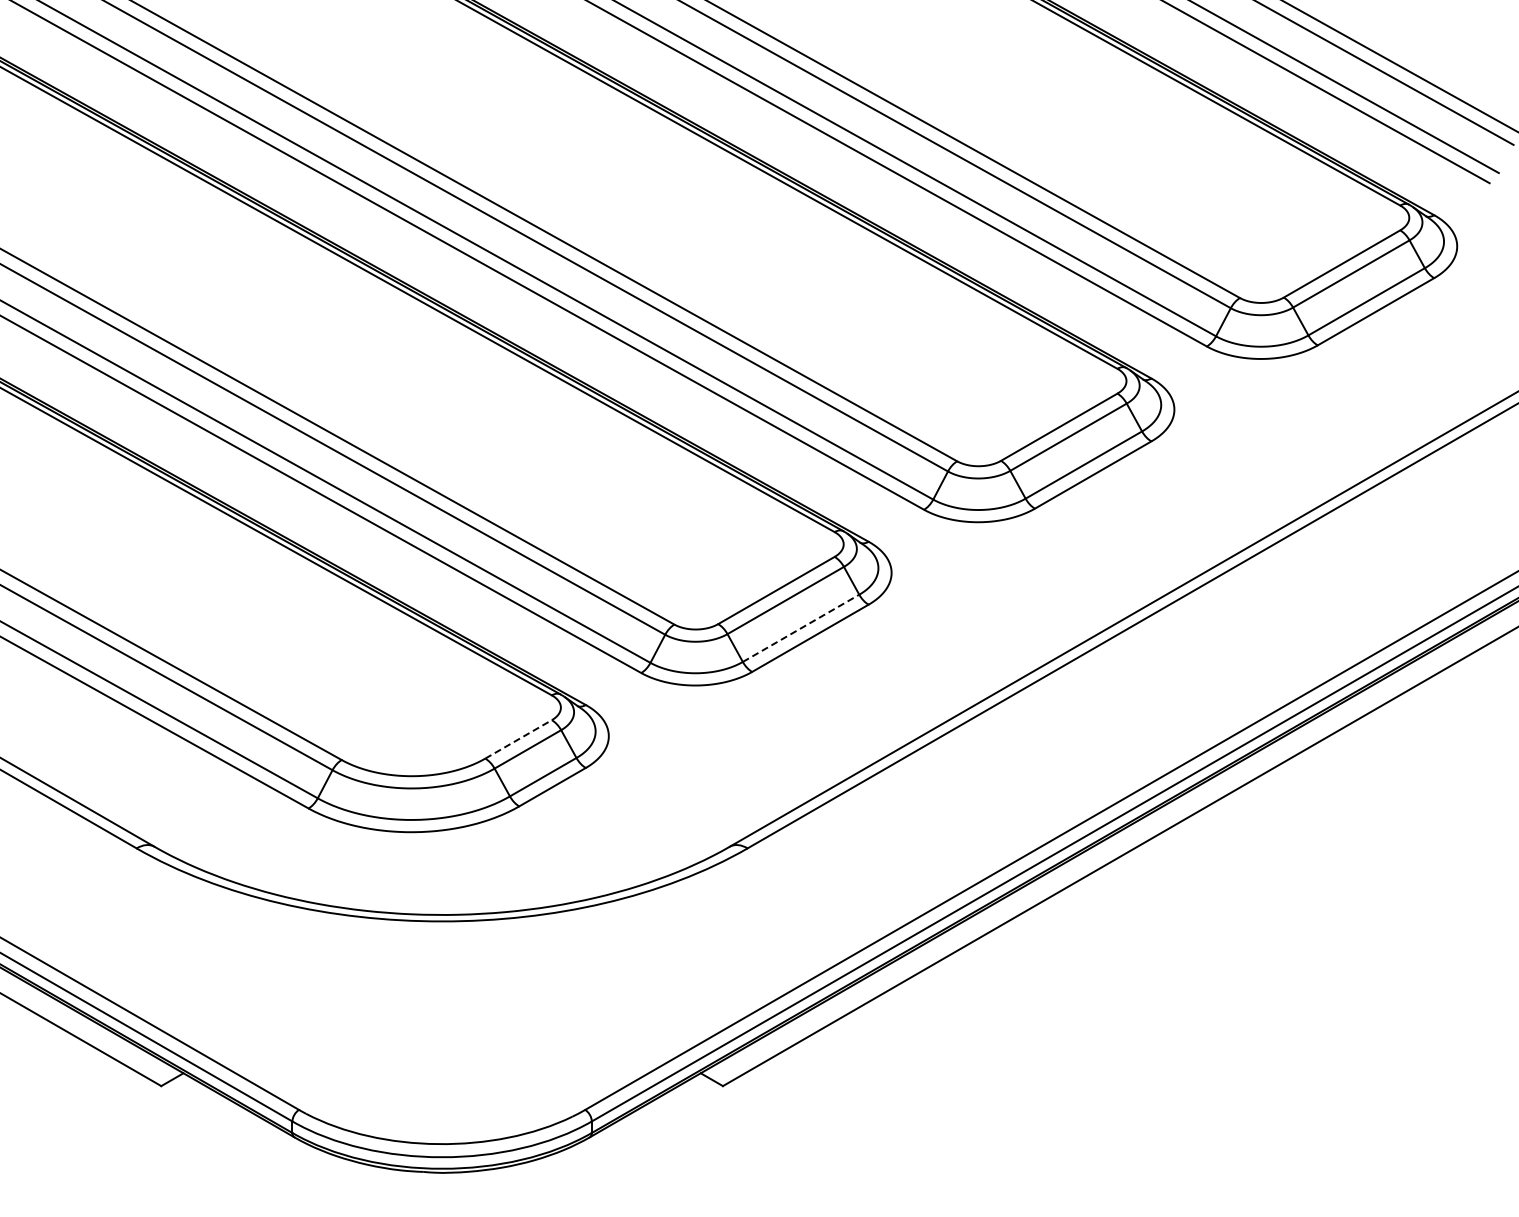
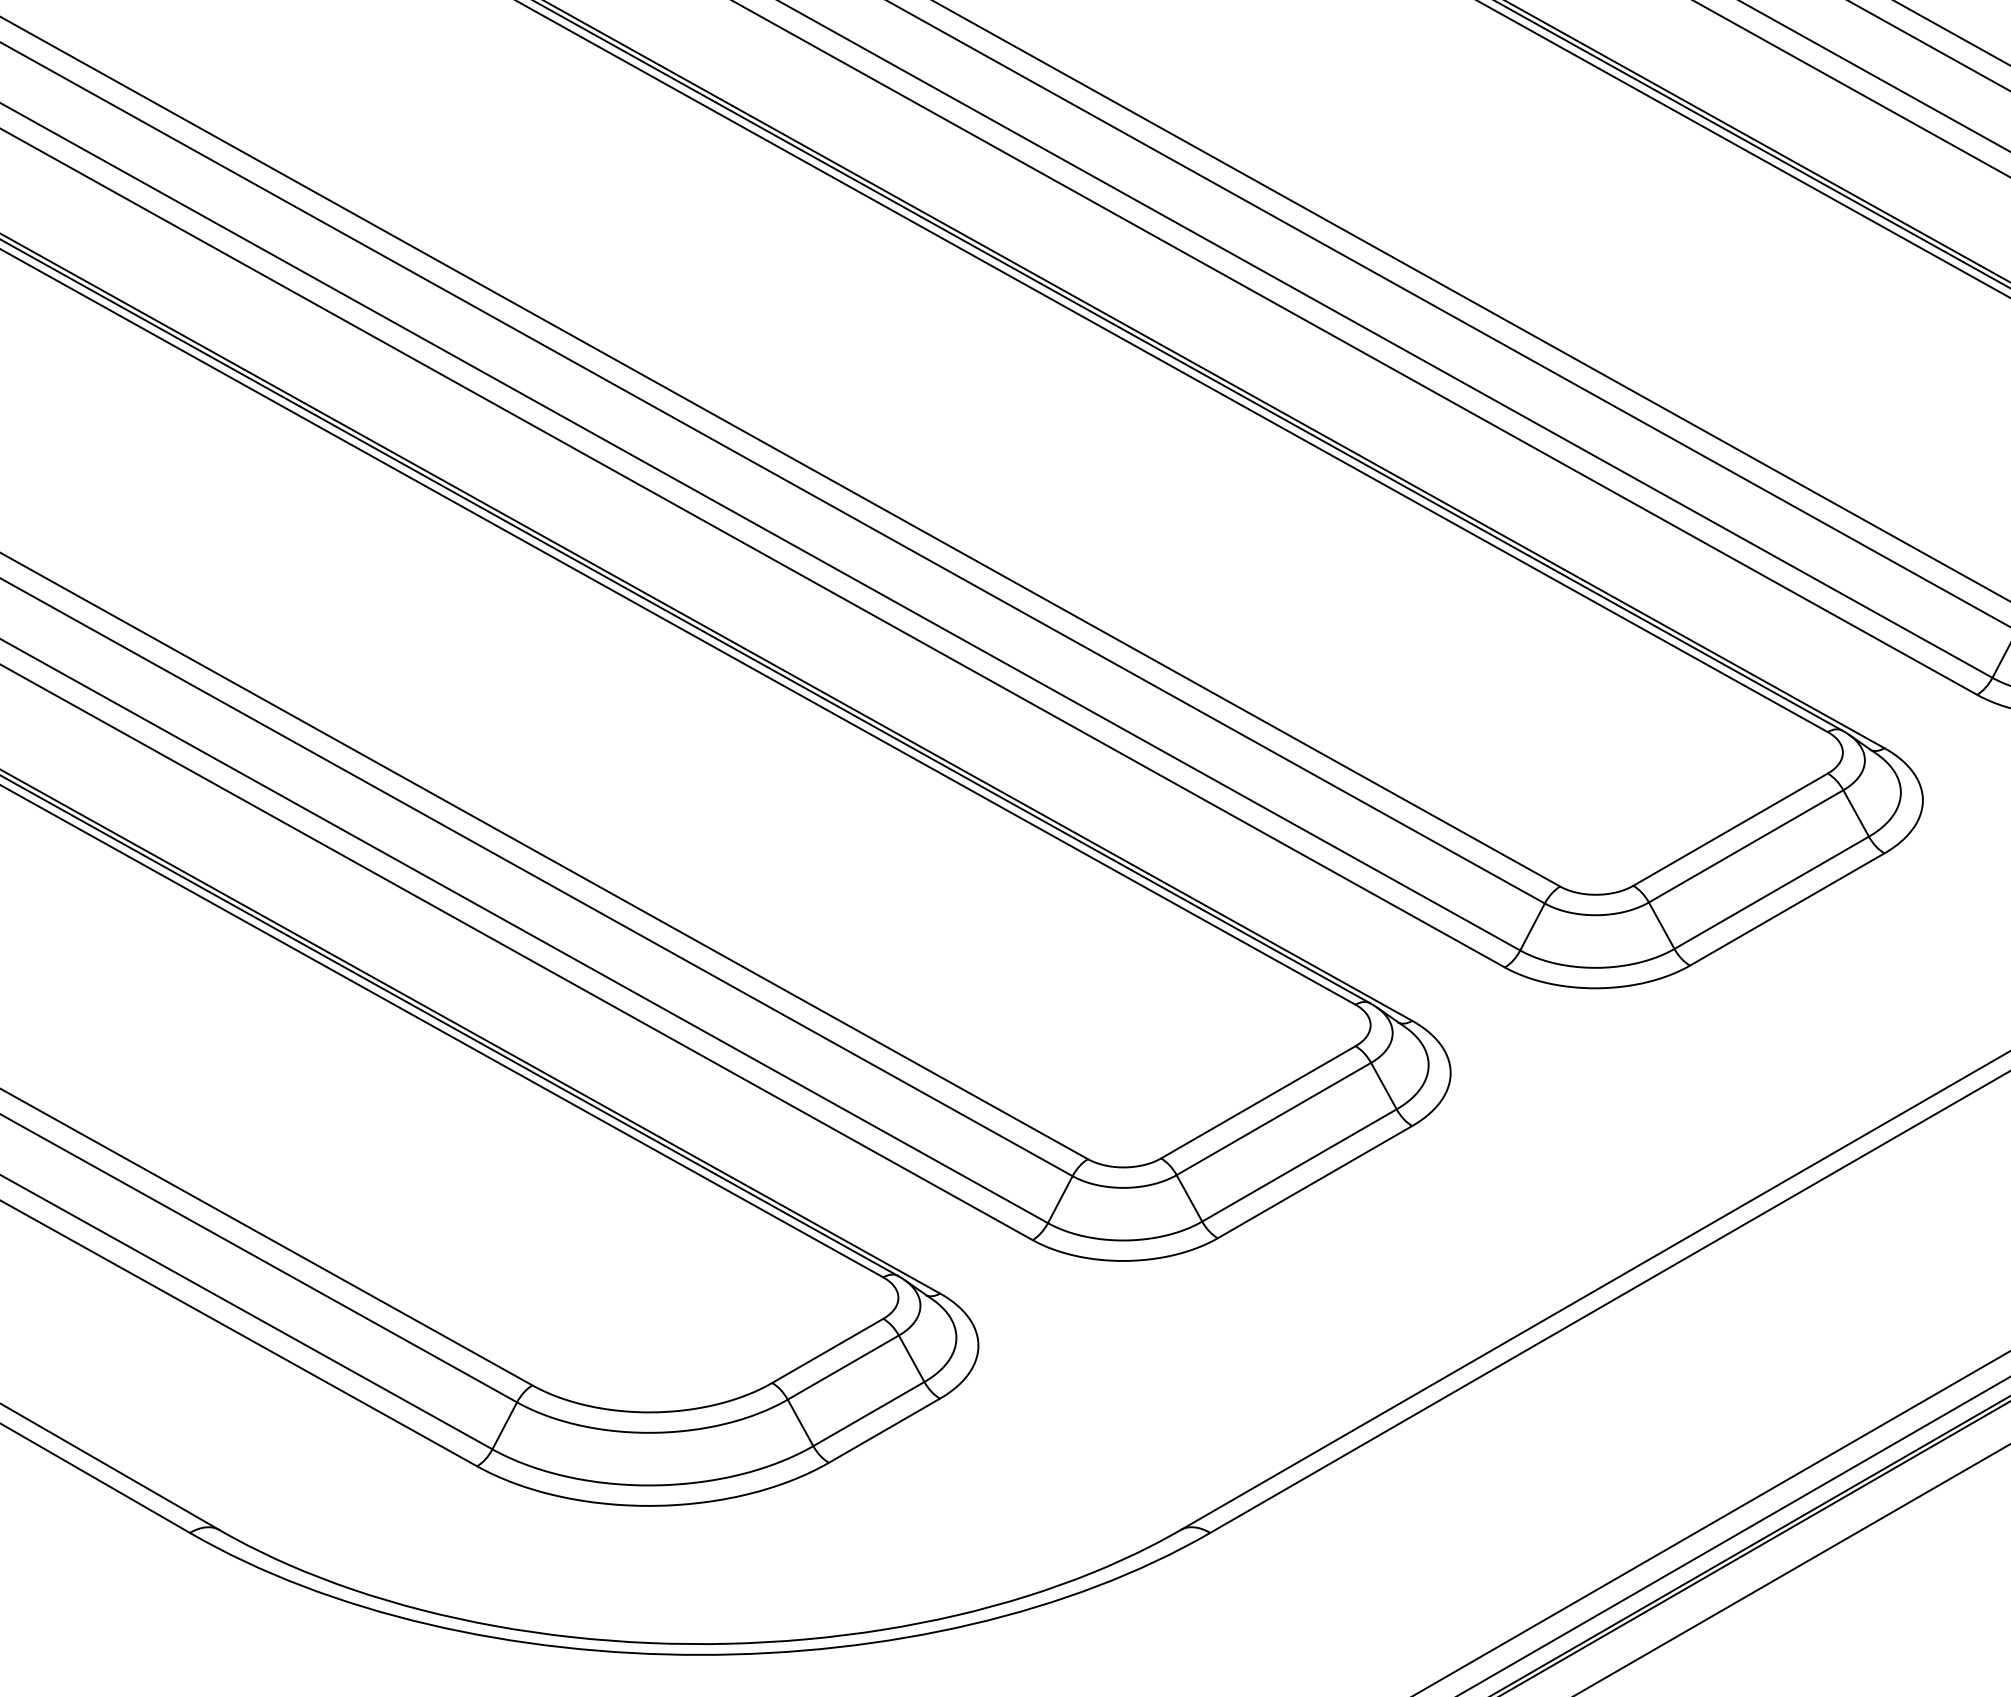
line: (801, 628) -> (1300, 1165), dashed -> solid
line: (519, 739) -> (829, 1351), dashed -> solid

